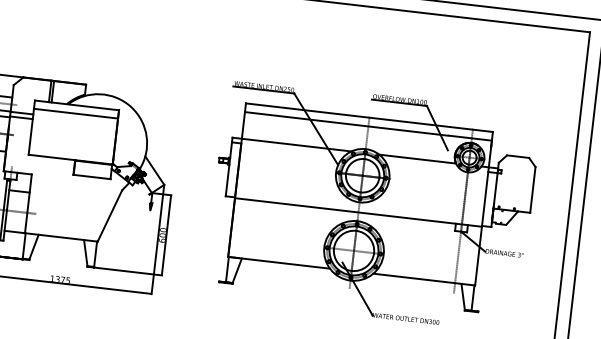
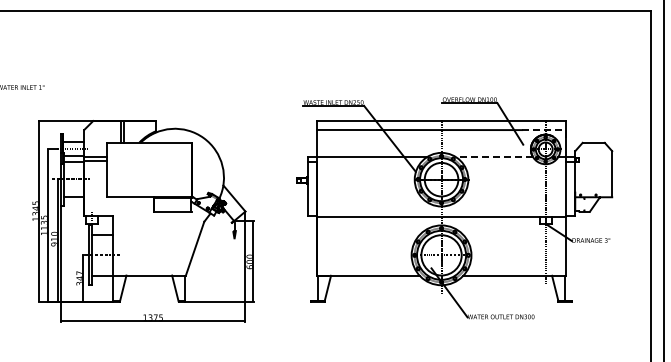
line: (75, 113) -> (149, 150), removed
line: (472, 137) -> (546, 129), solid -> dashed
line: (417, 158) -> (494, 156), solid -> dashed

